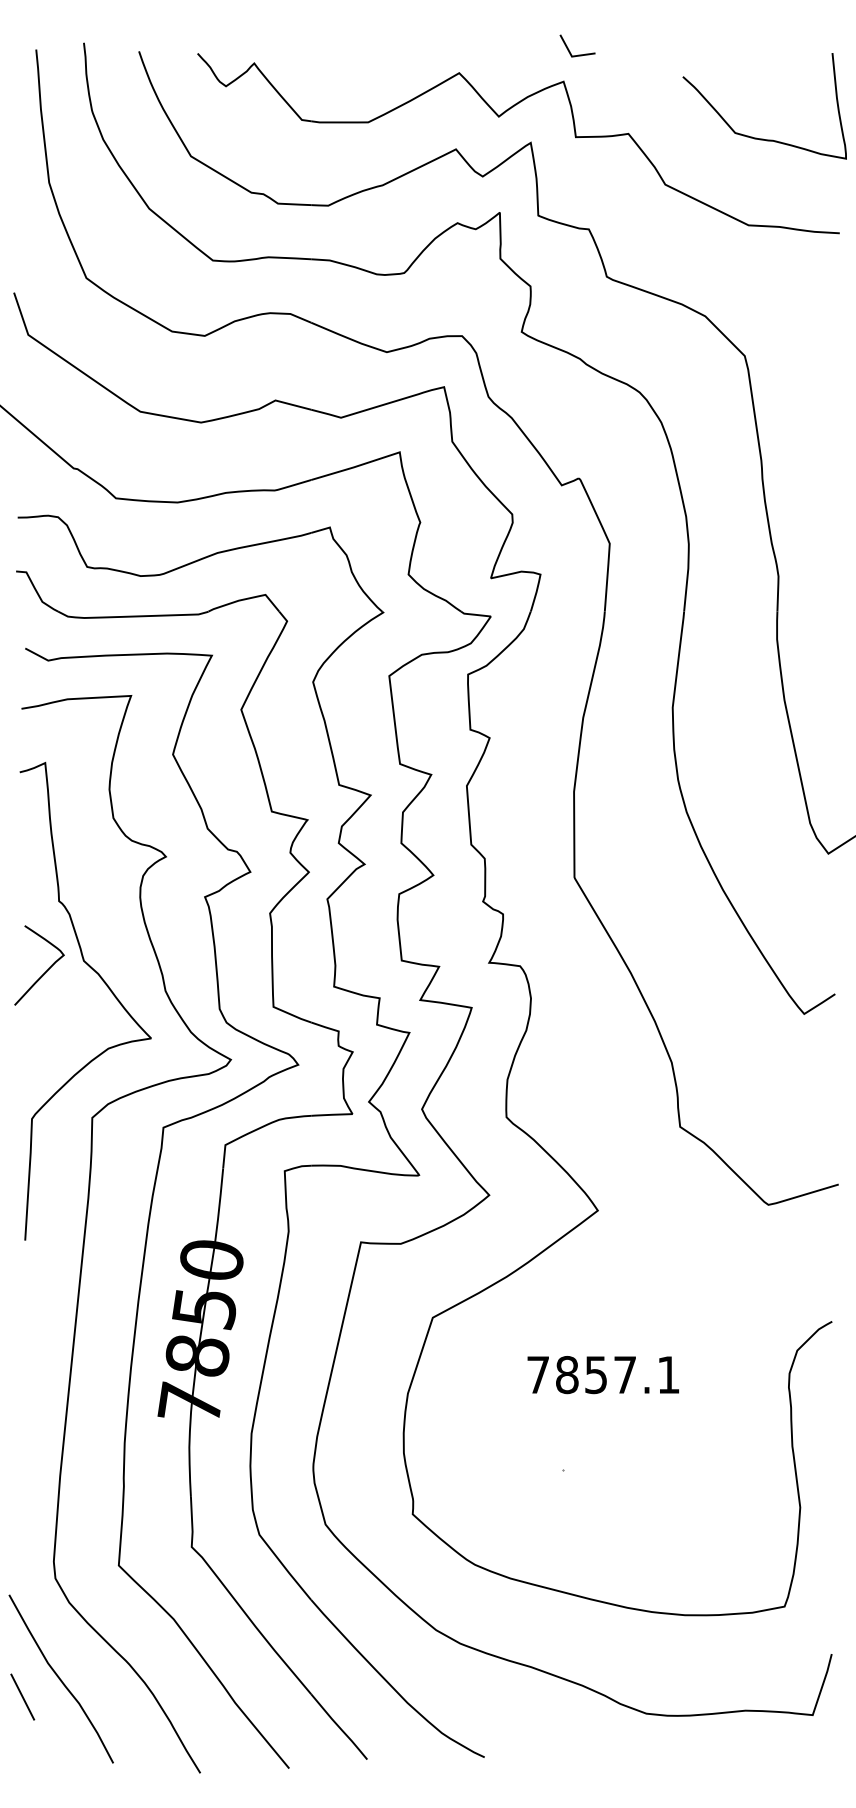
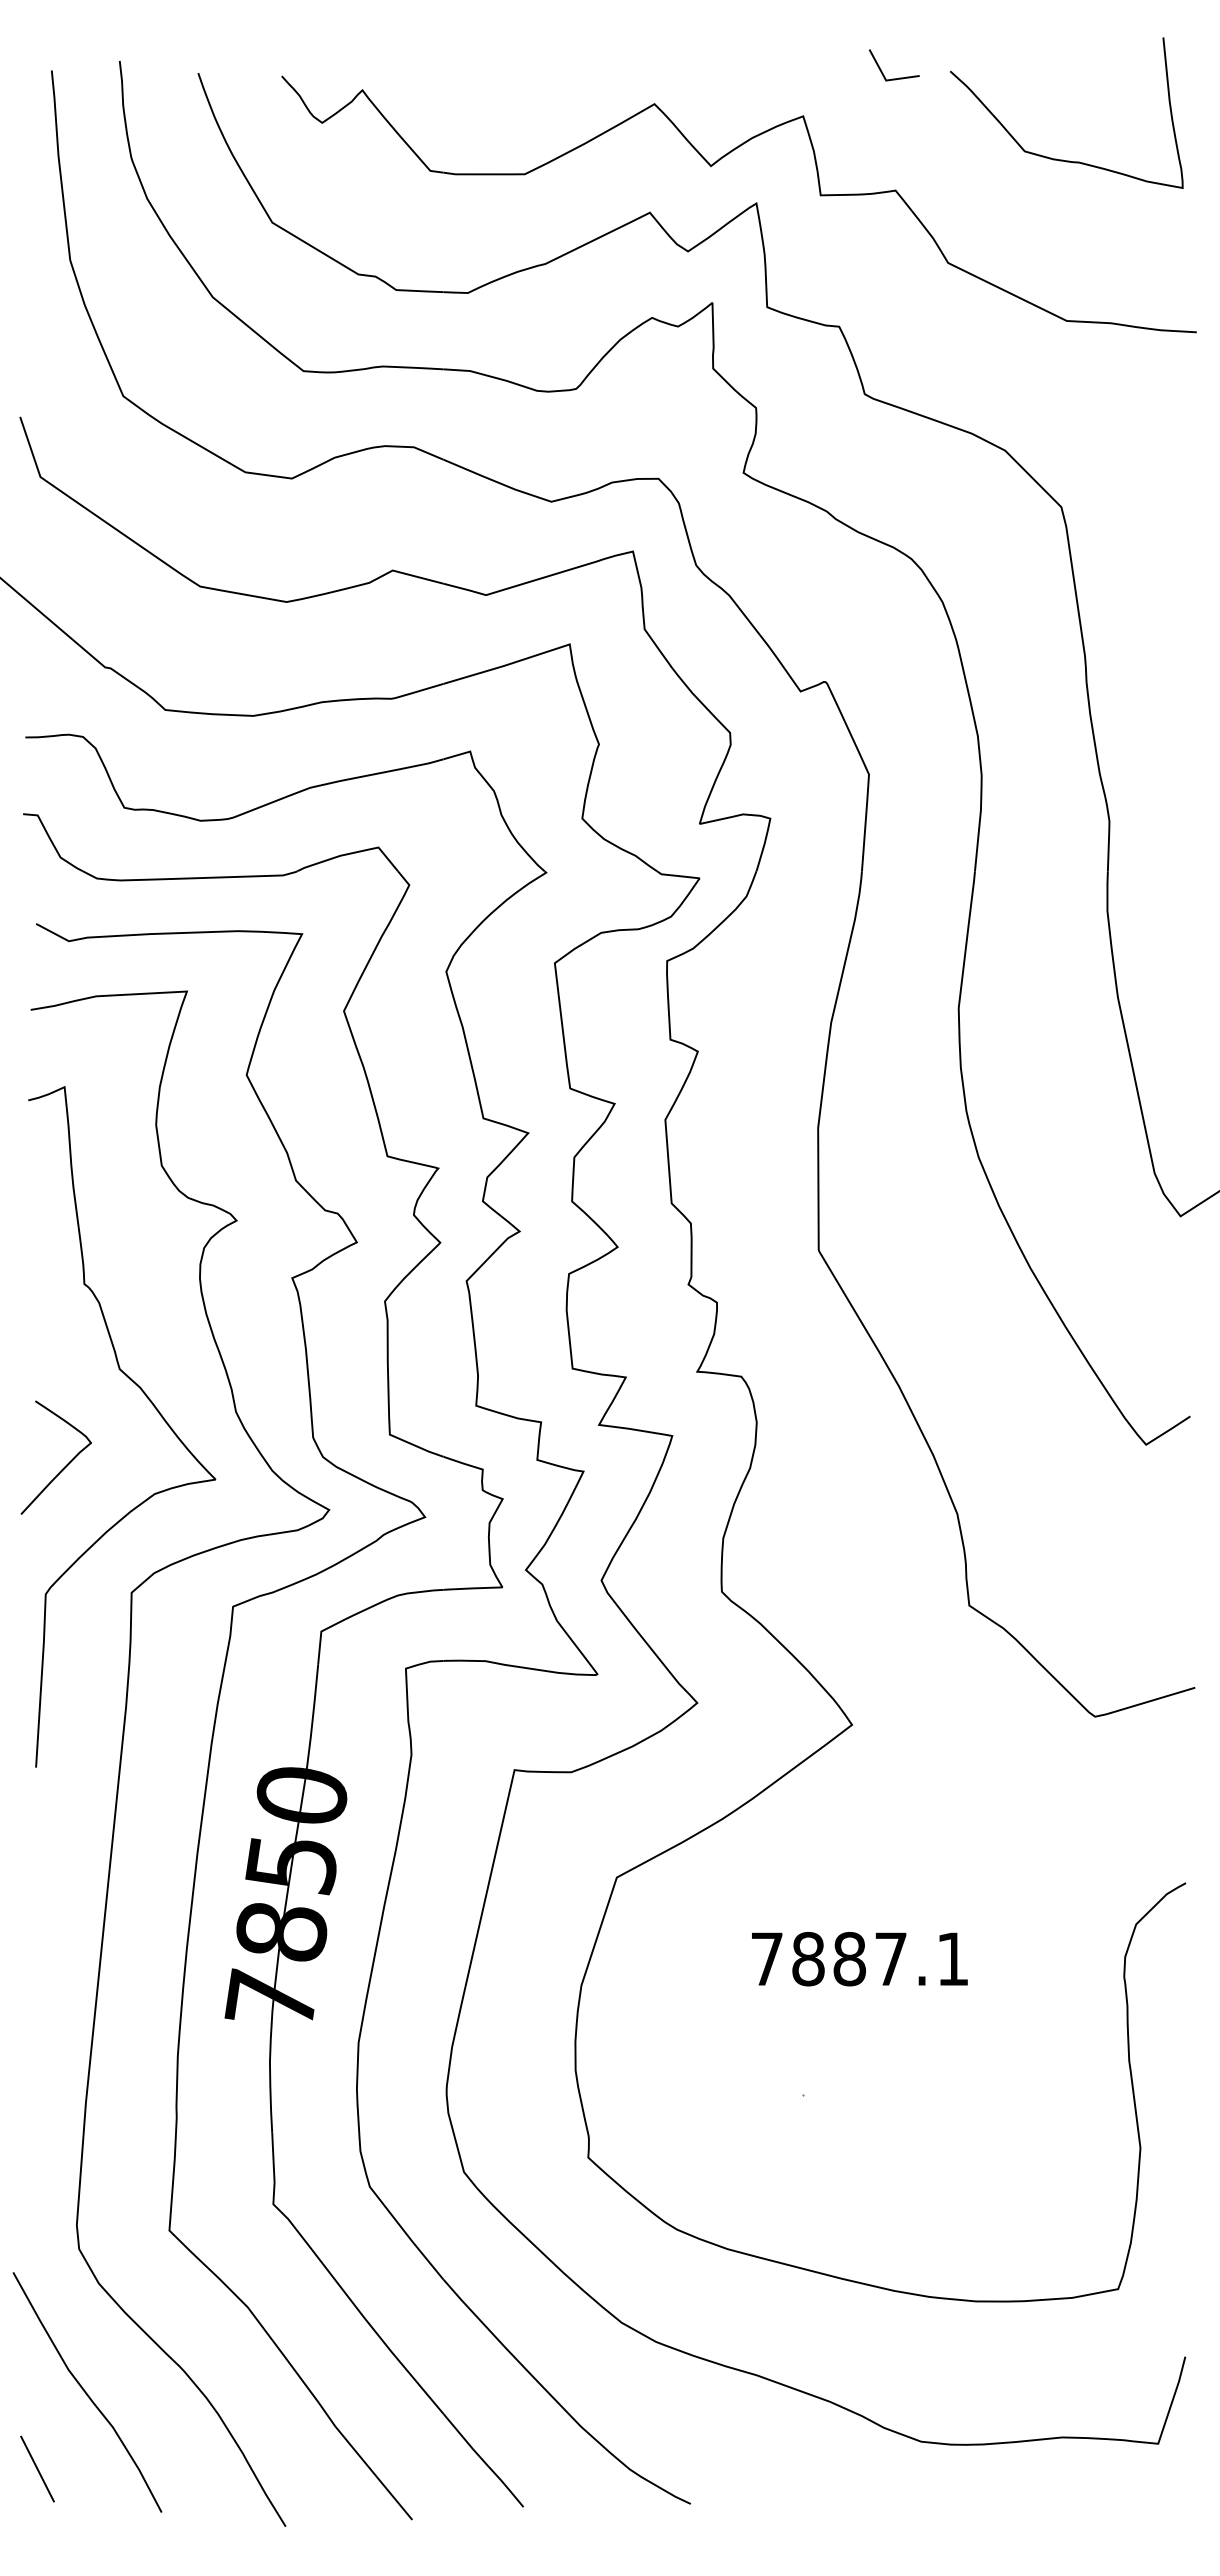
line: (569, 50) -> (882, 71), moved
curve: (757, 137) -> (1056, 158), moved
curve: (45, 971) -> (65, 1465), moved
text: (596, 1375) -> (849, 1959), 7857.1 -> 7887.1
line: (22, 1696) -> (37, 2468), moved

